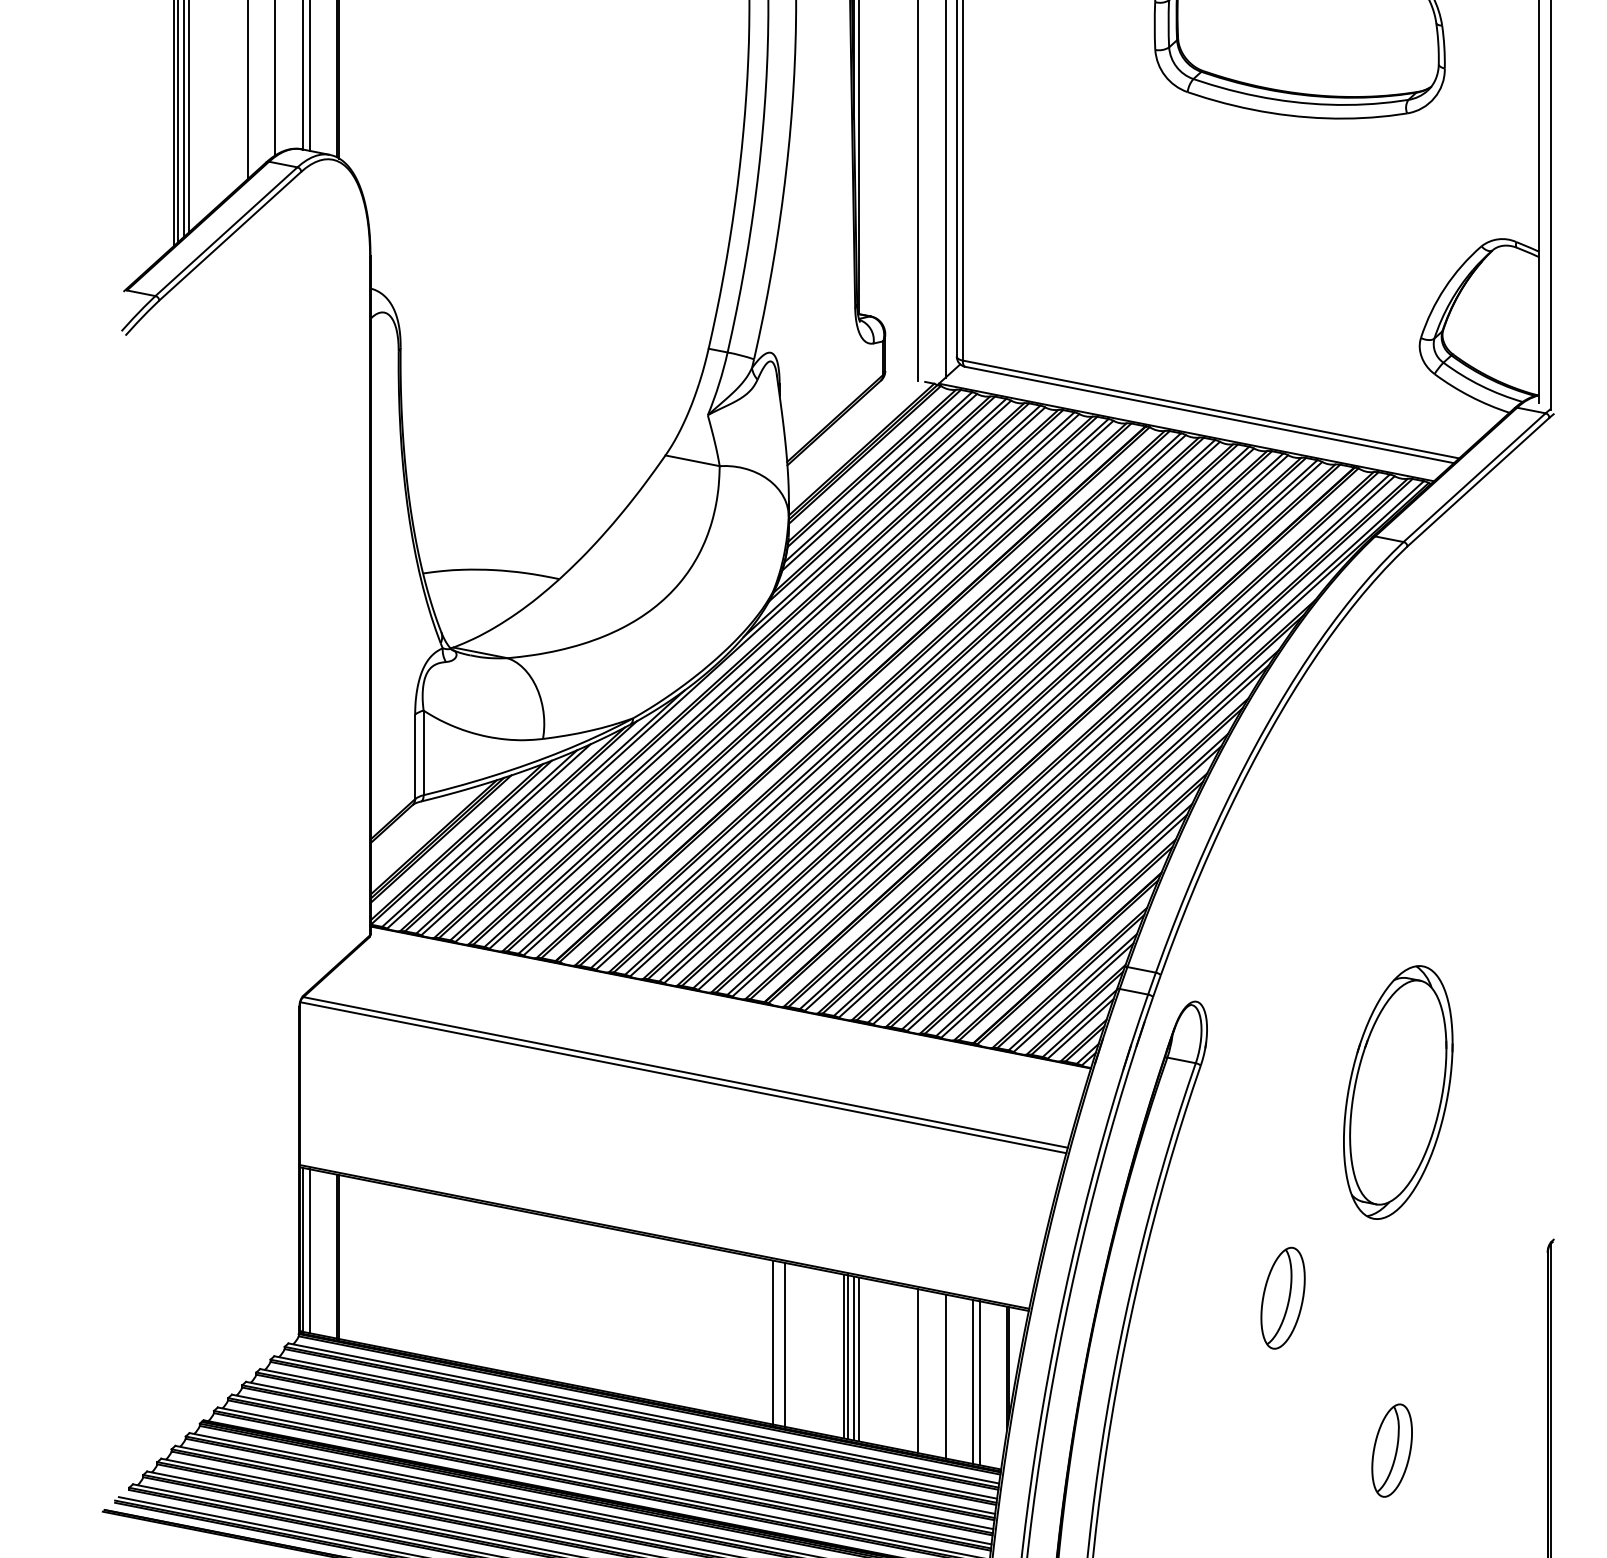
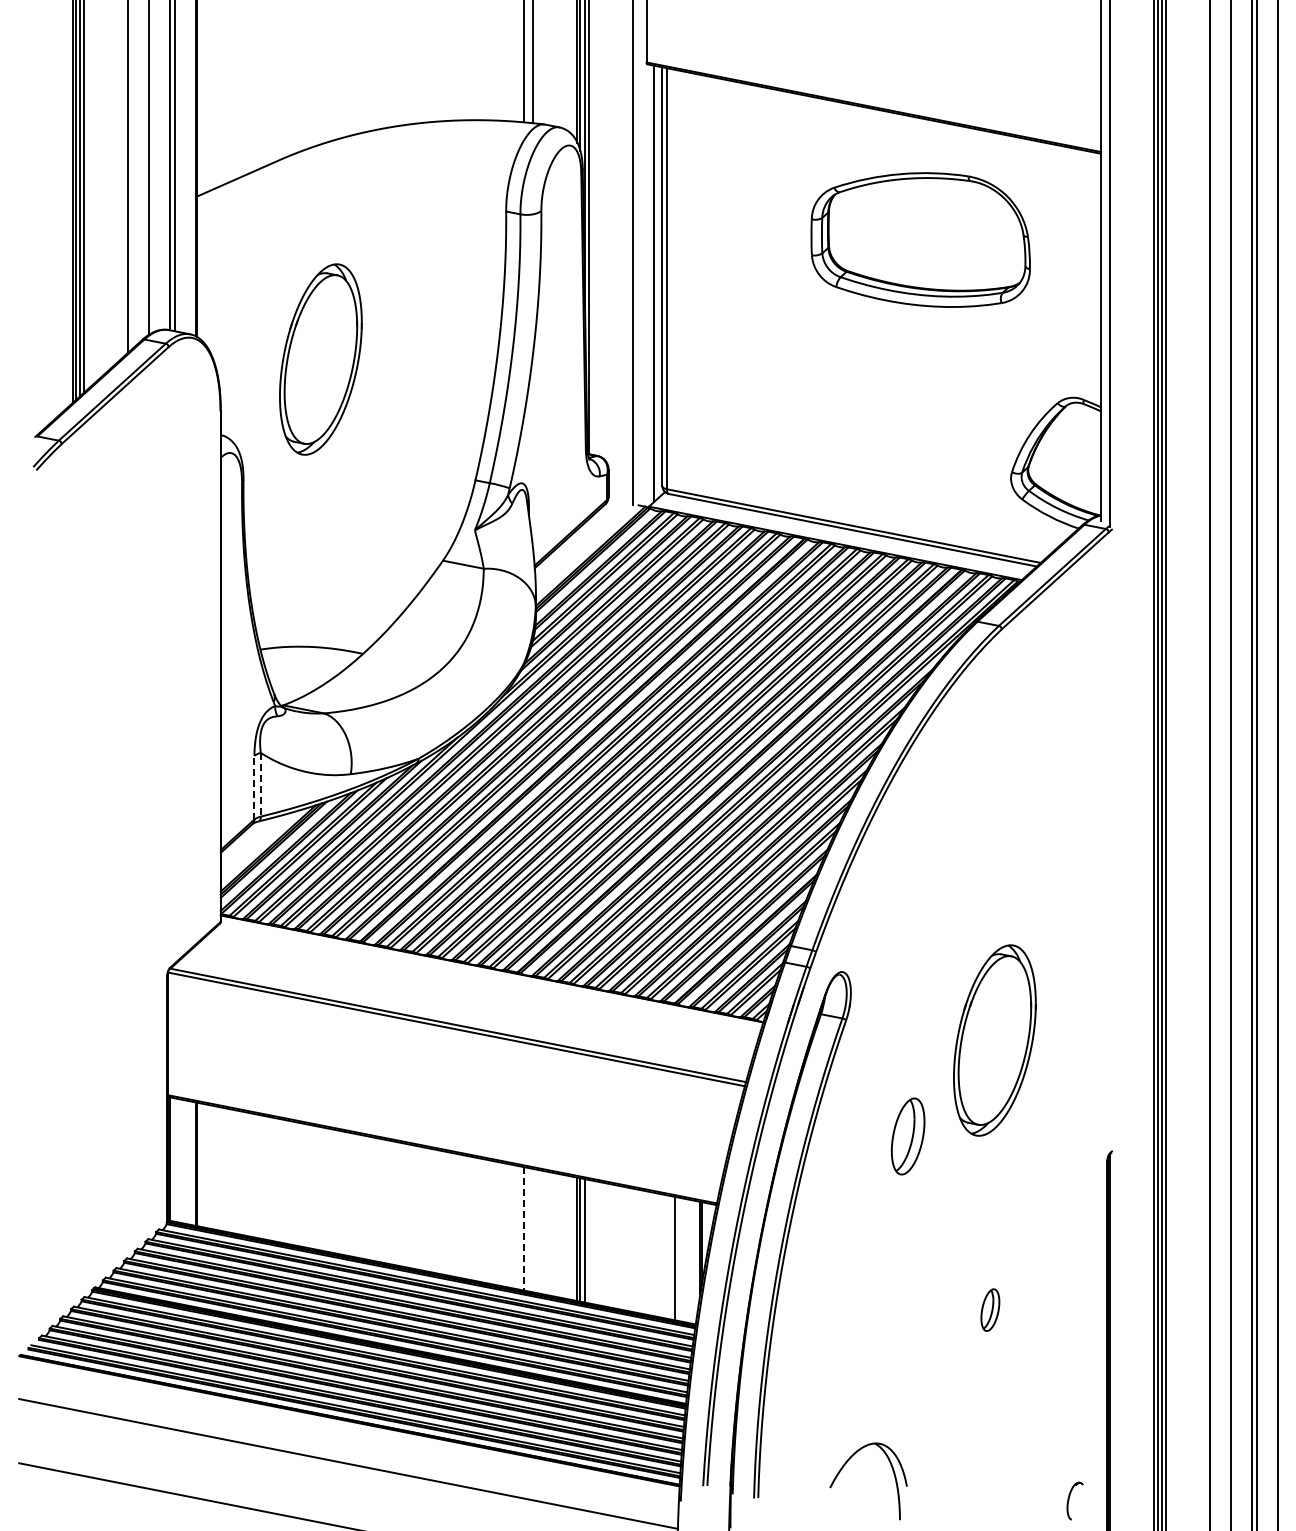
part: (502, 188) -> (320, 359), added
line: (423, 752) -> (260, 784), solid -> dashed
line: (415, 756) -> (254, 787), solid -> dashed
line: (310, 1250) -> (175, 1159), removed
part: (1282, 1298) -> (907, 1136), moved
line: (773, 1342) -> (524, 1228), solid -> dashed
line: (785, 1344) -> (533, 1230), removed
line: (858, 1359) -> (588, 1241), removed
line: (917, 1371) -> (632, 1250), removed
line: (944, 1376) -> (653, 1254), removed
line: (979, 1383) -> (679, 1259), removed
part: (1392, 1449) -> (990, 1309), size x0.6

